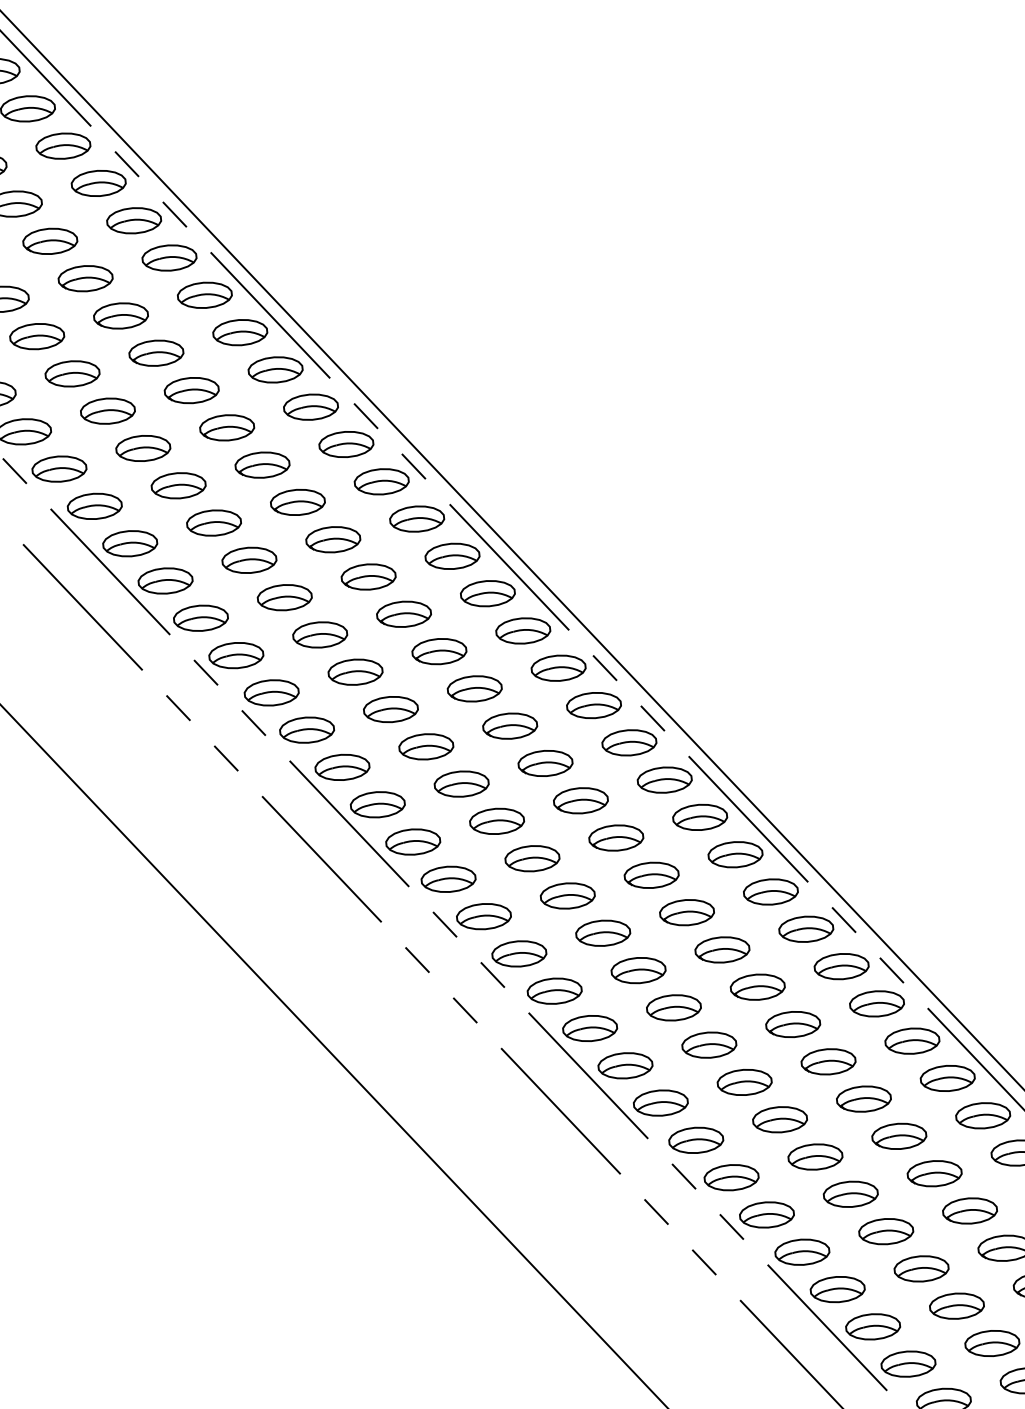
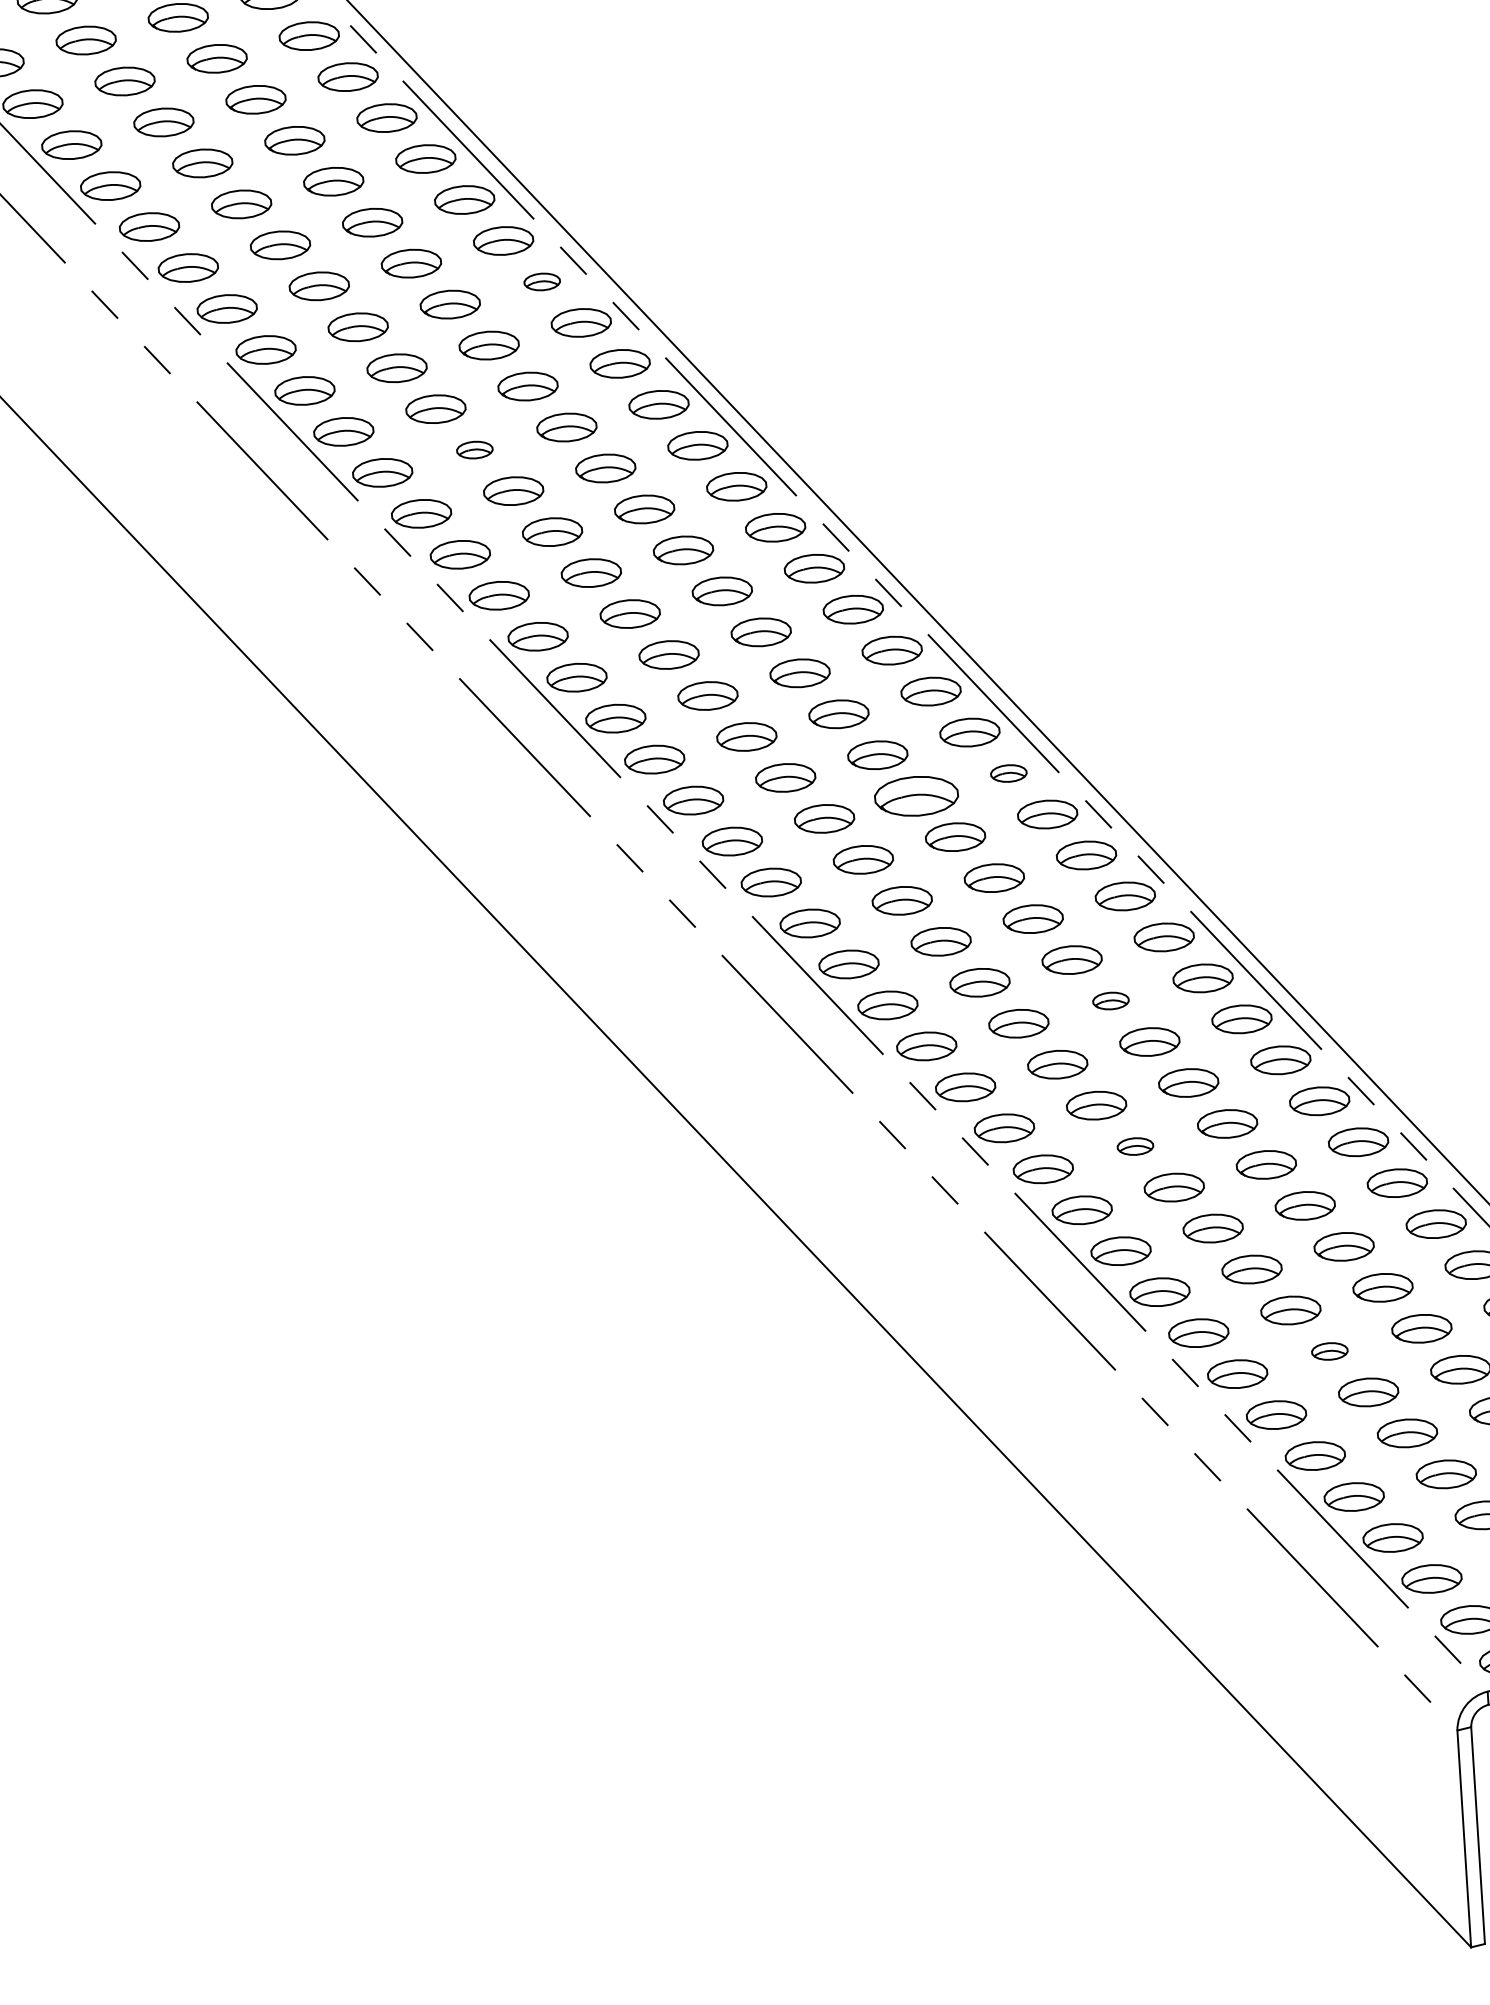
part: (97, 183) -> (541, 281), size x0.6
part: (36, 335) -> (474, 449), size x0.6
part: (523, 630) -> (1008, 773), size x0.6
part: (439, 650) -> (916, 795), size x1.4
part: (615, 837) -> (1110, 1000), size x0.6
part: (638, 970) -> (1135, 1146), size x0.6
part: (815, 1157) -> (1329, 1351), size x0.6

